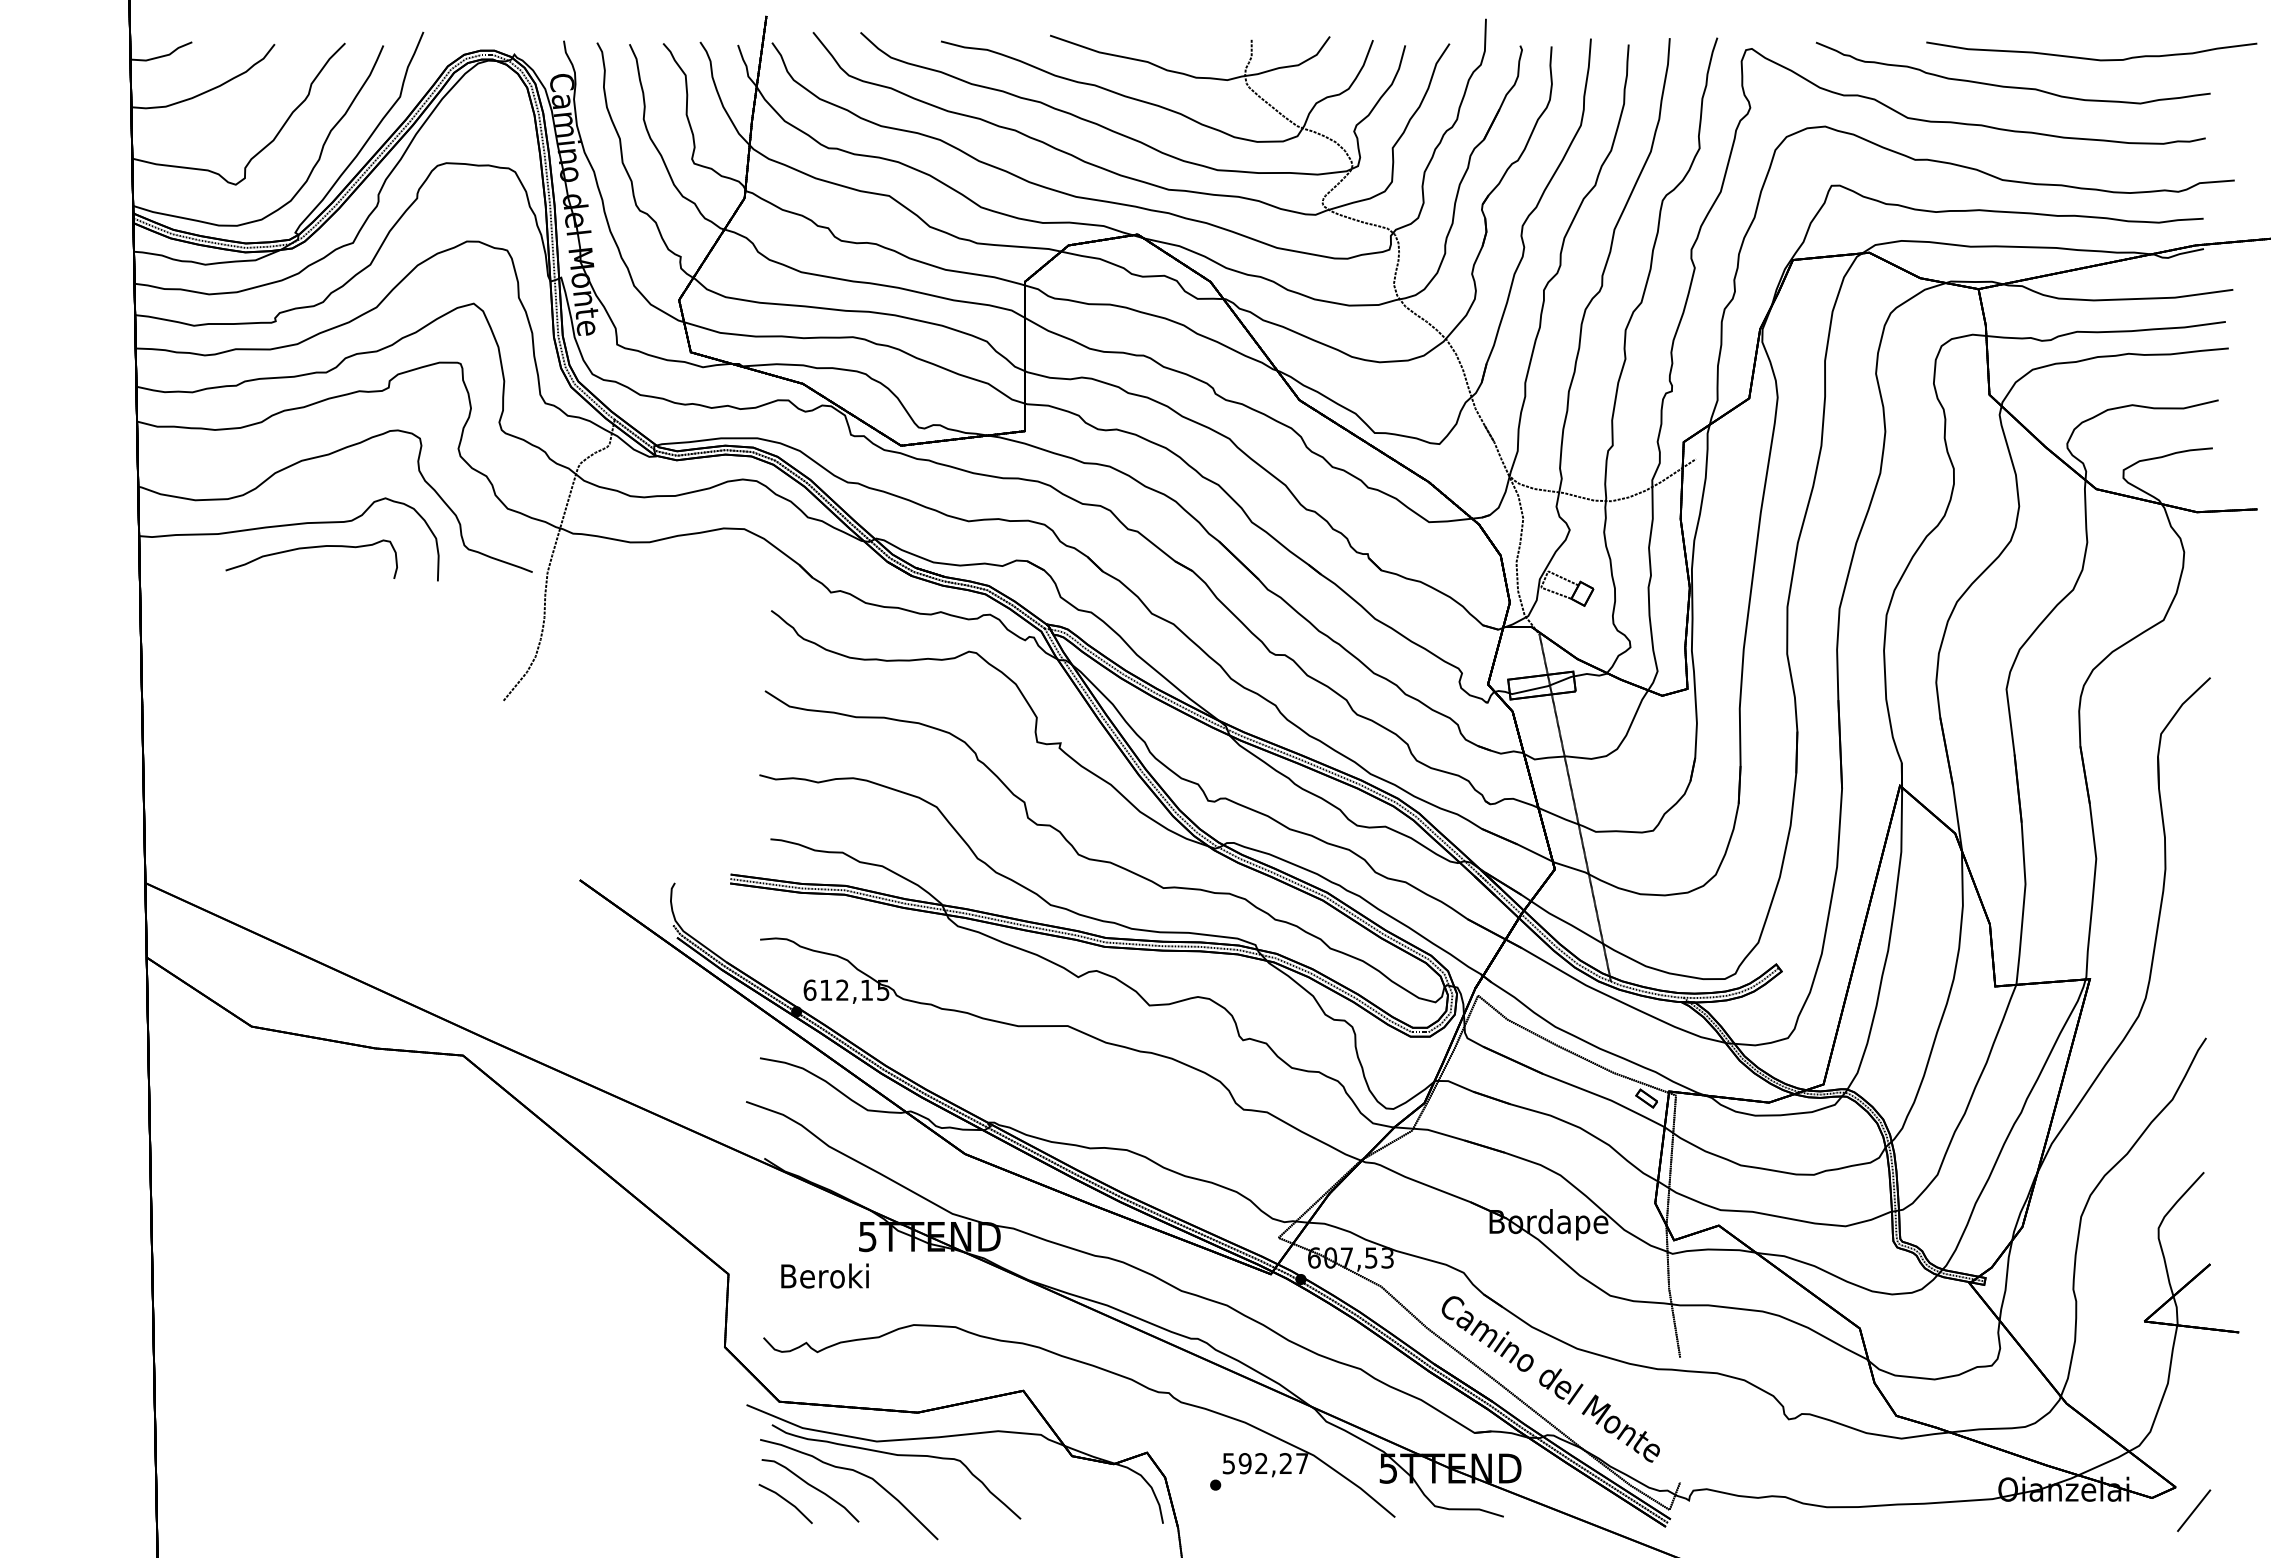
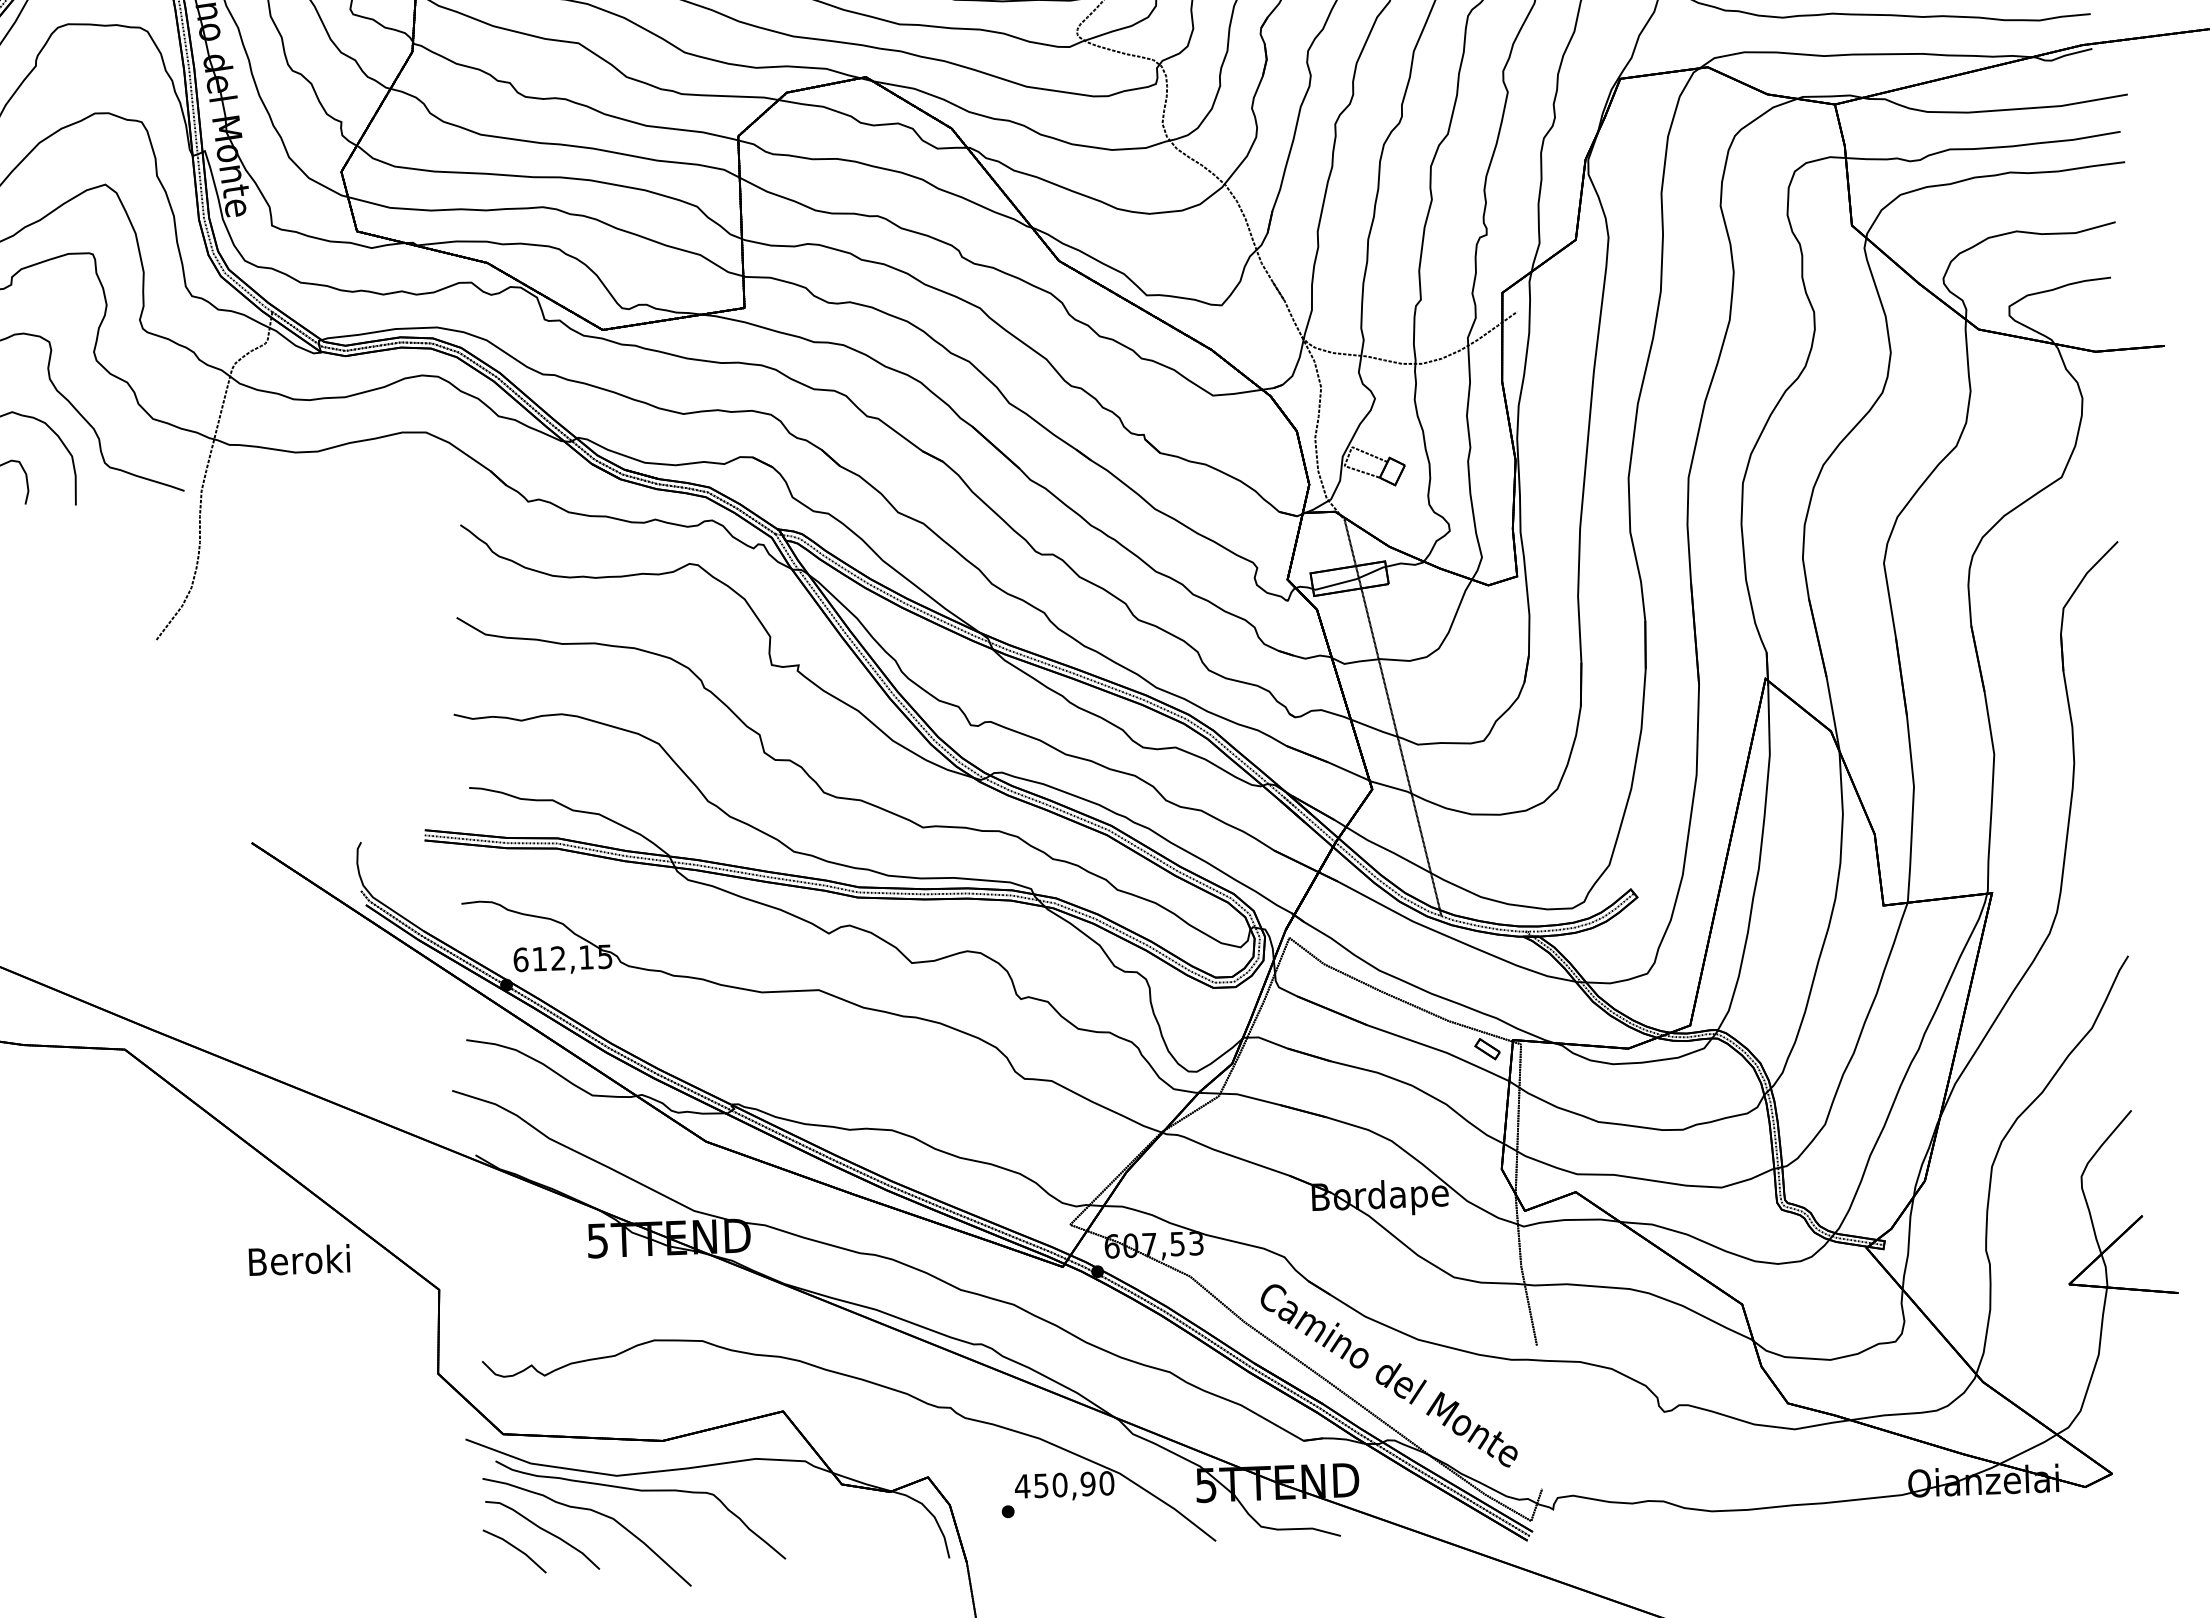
text: (824, 1275) -> (298, 1259), moved
text: (1265, 1463) -> (1064, 1484), 592,27 -> 450,90
line: (2194, 1510) -> (2134, 1499), removed

